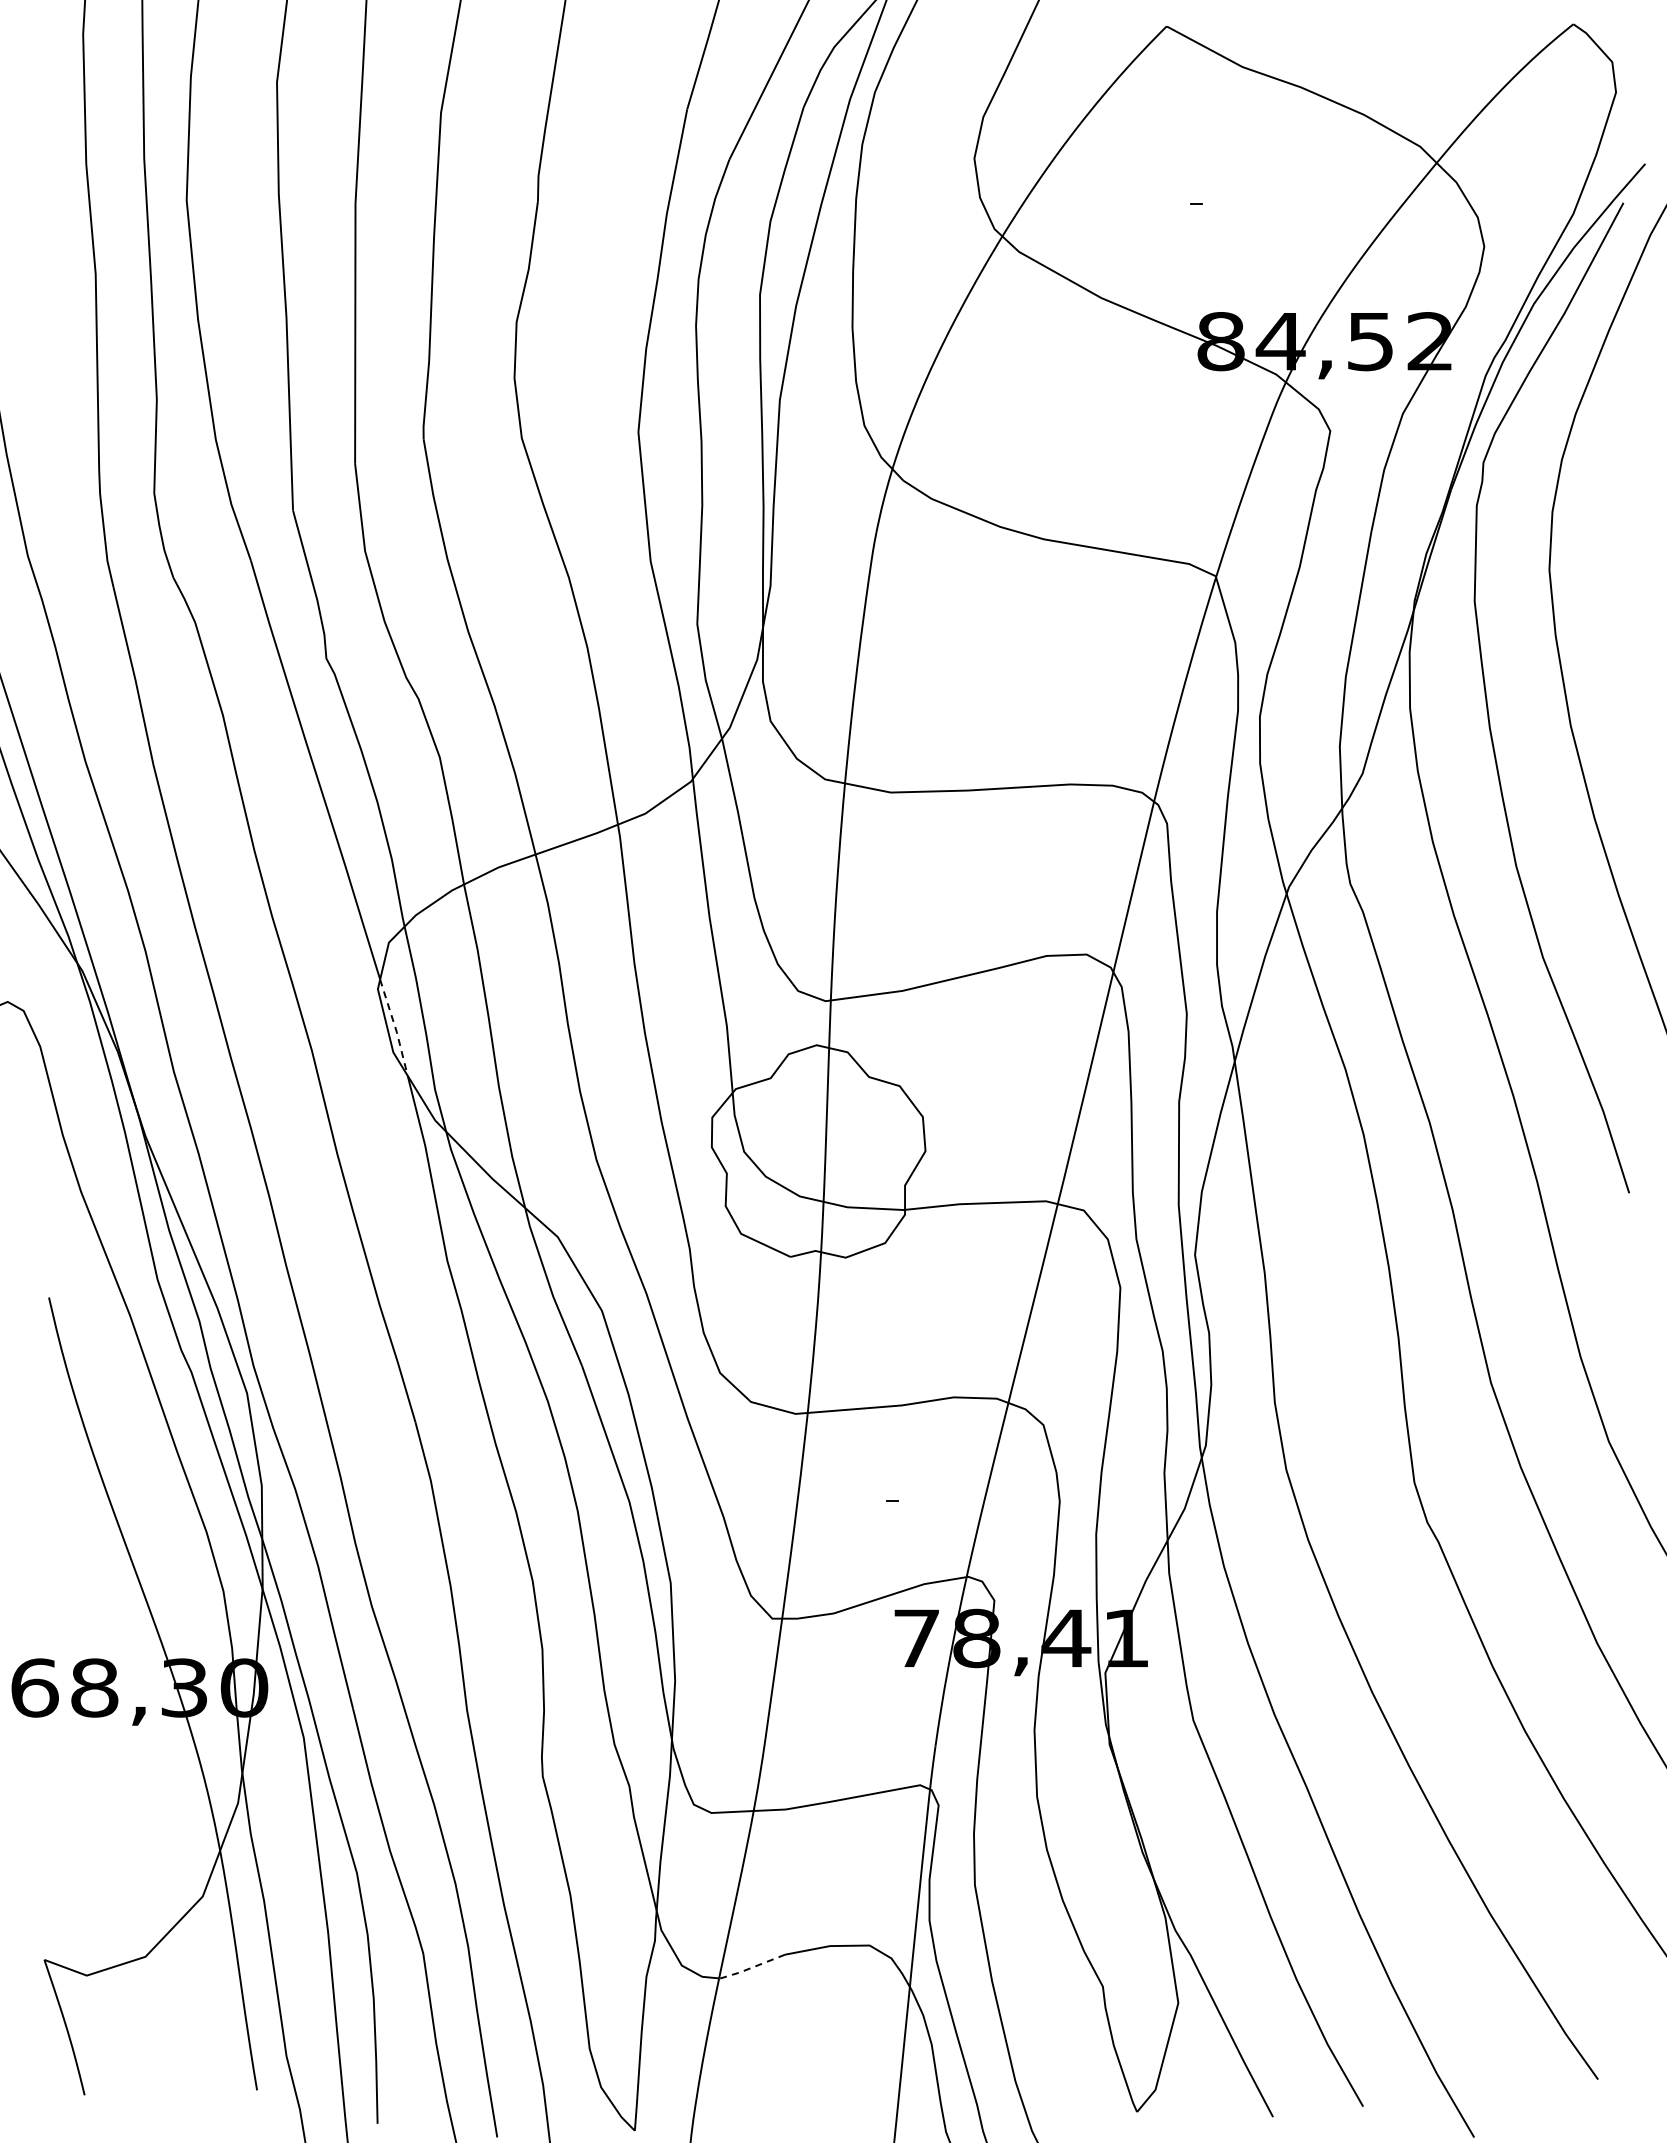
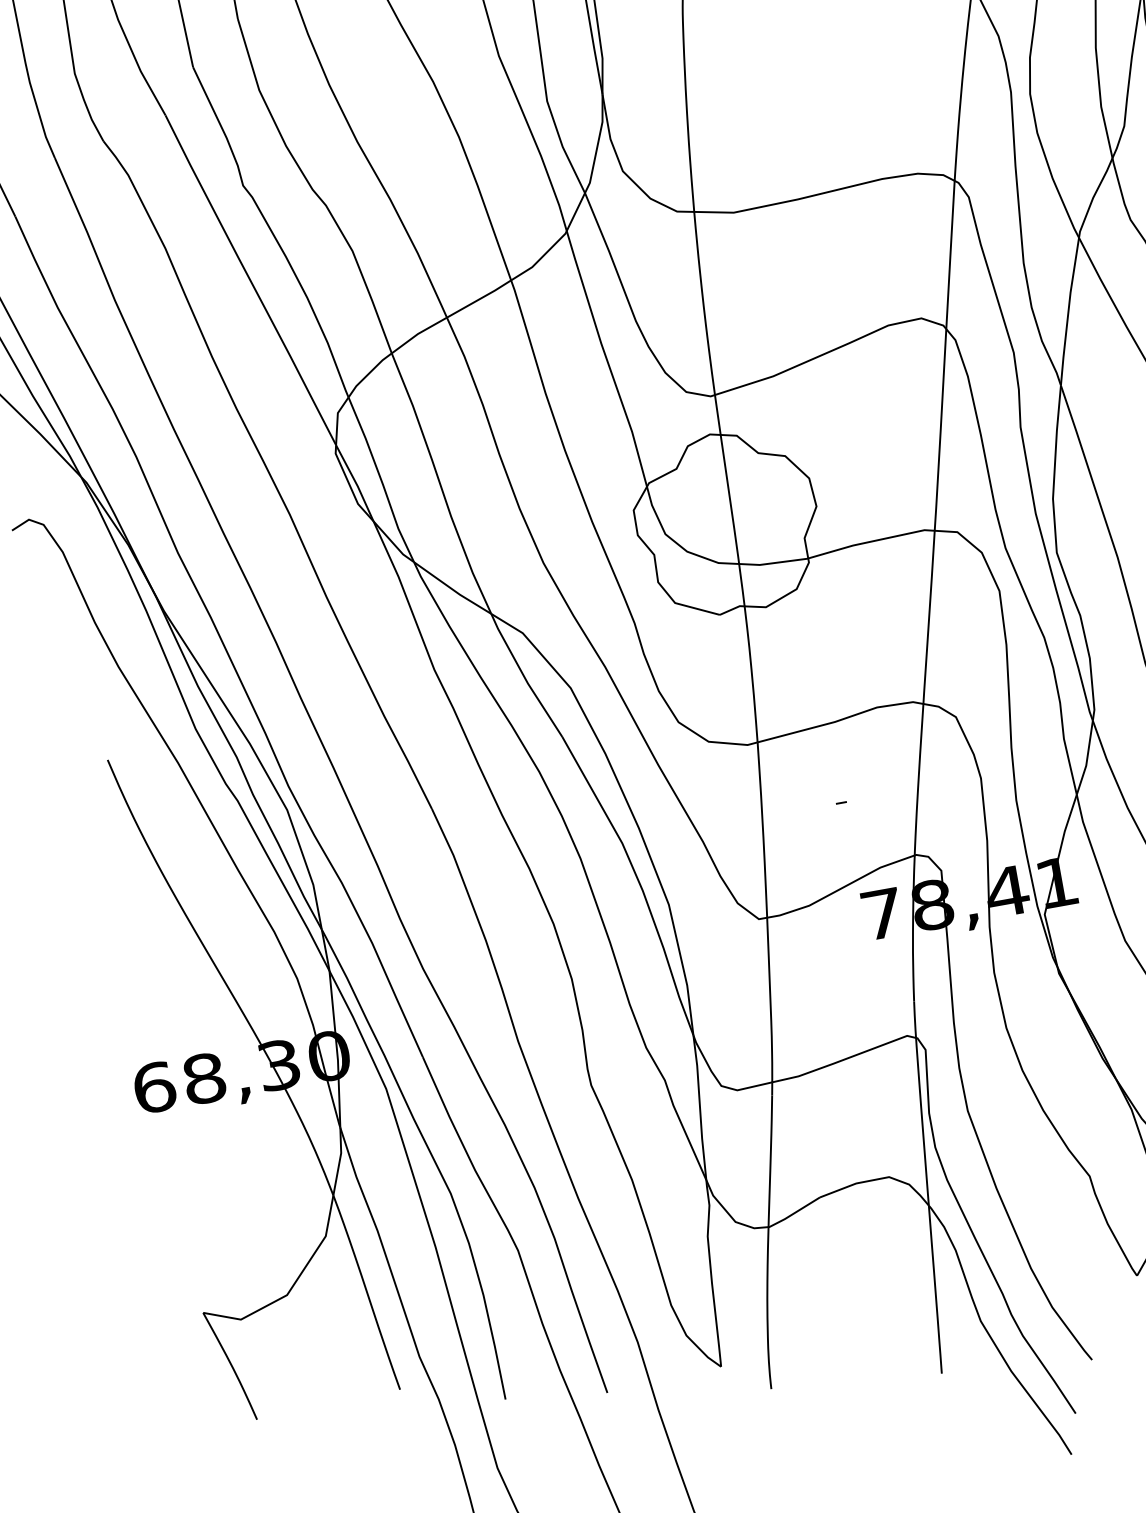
line: (395, 1028) -> (356, 483), dashed -> solid
line: (750, 1968) -> (793, 1214), dashed -> solid

